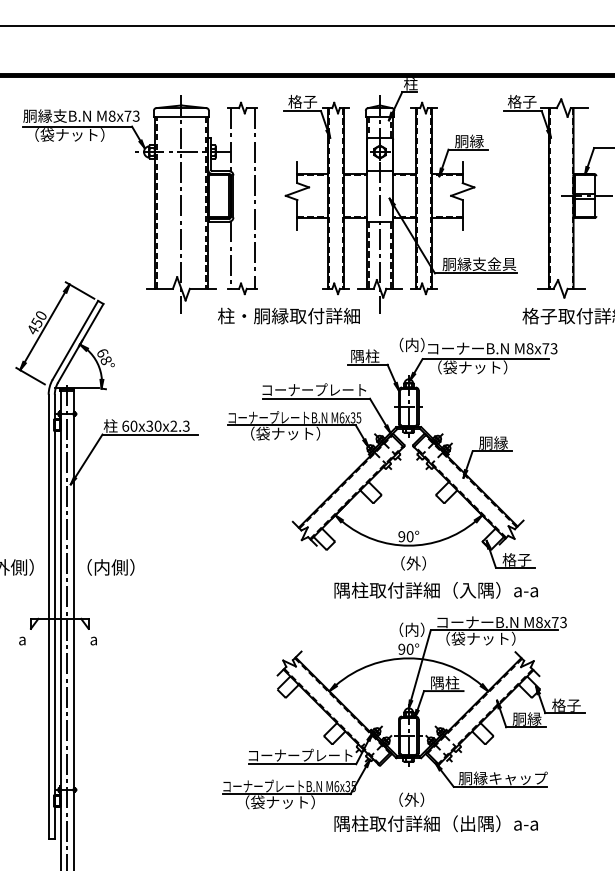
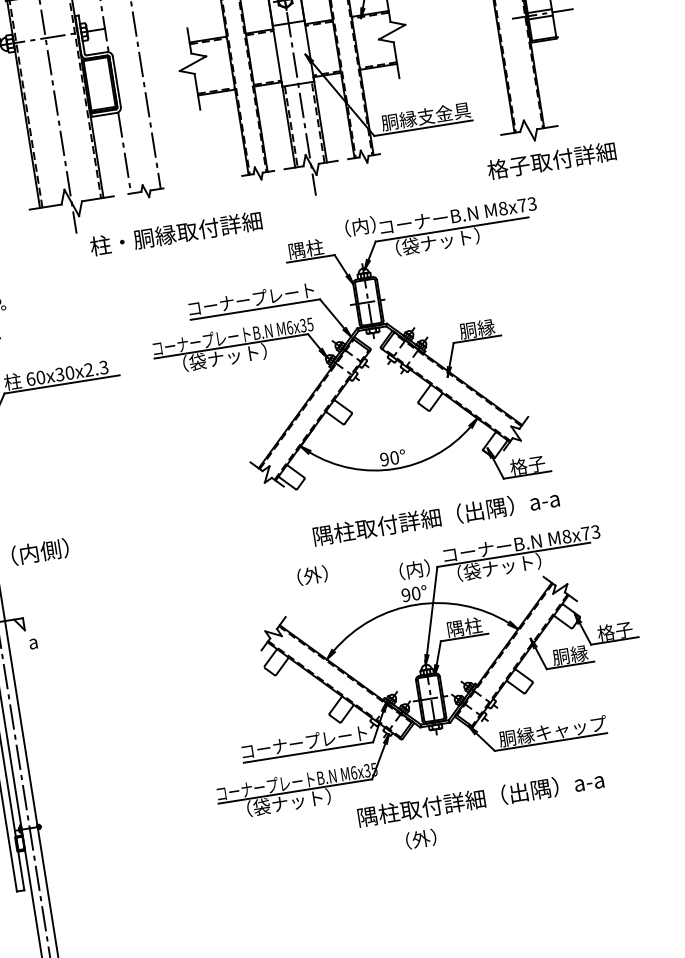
part: (288, 315) -> (175, 233), moved
text: (413, 563) -> (312, 575), moved
text: (468, 590) -> (475, 511), 隅柱取付詳細（入隅）a-a -> 隅柱取付詳細（出隅）a-a
text: (411, 799) -> (420, 838), moved

